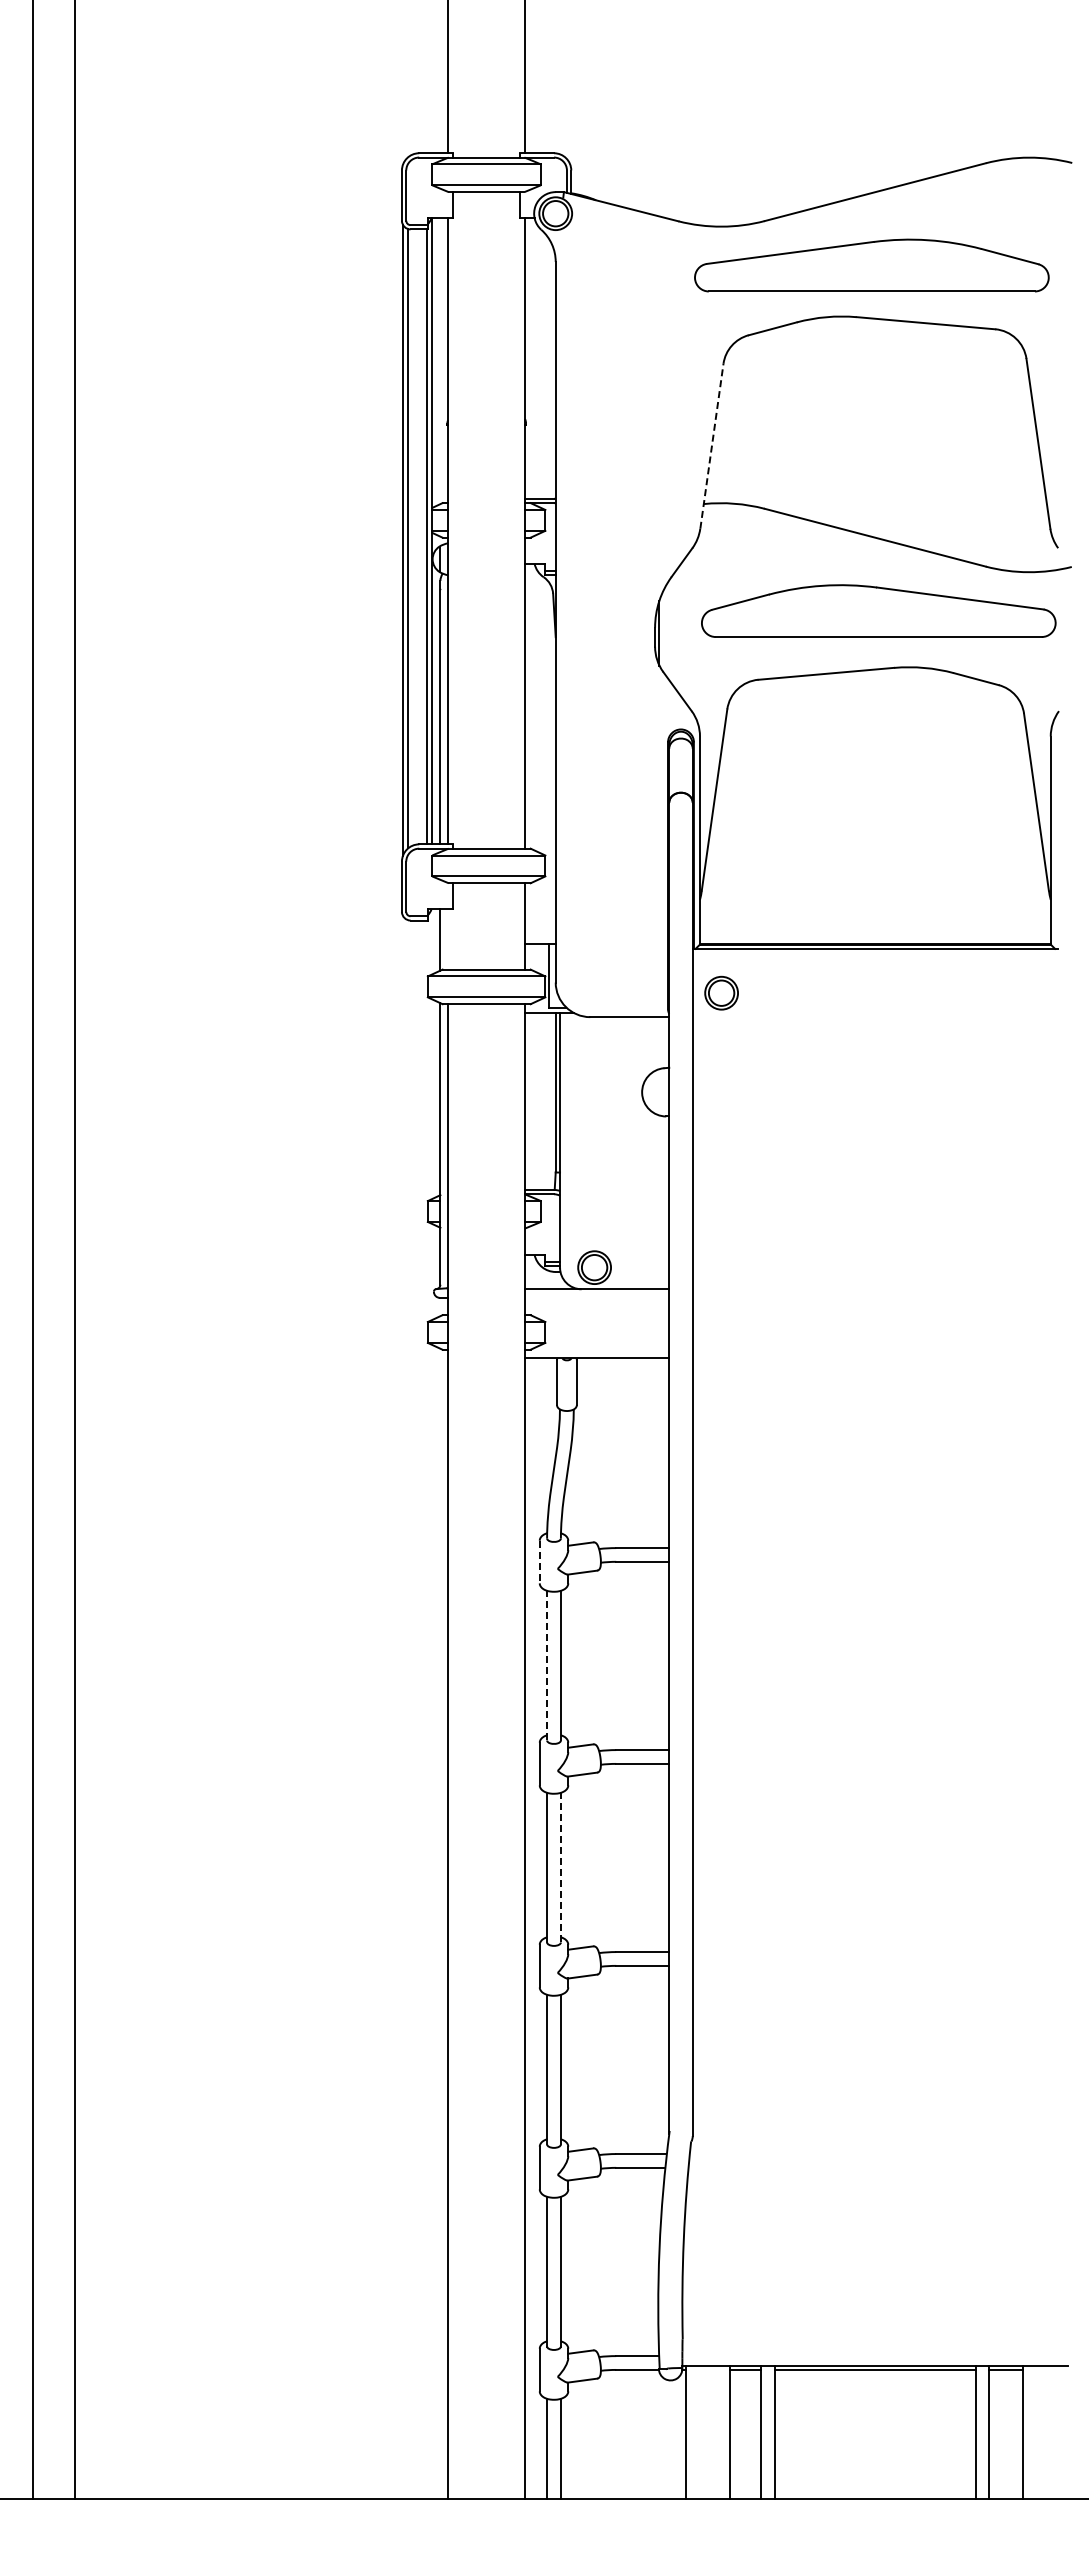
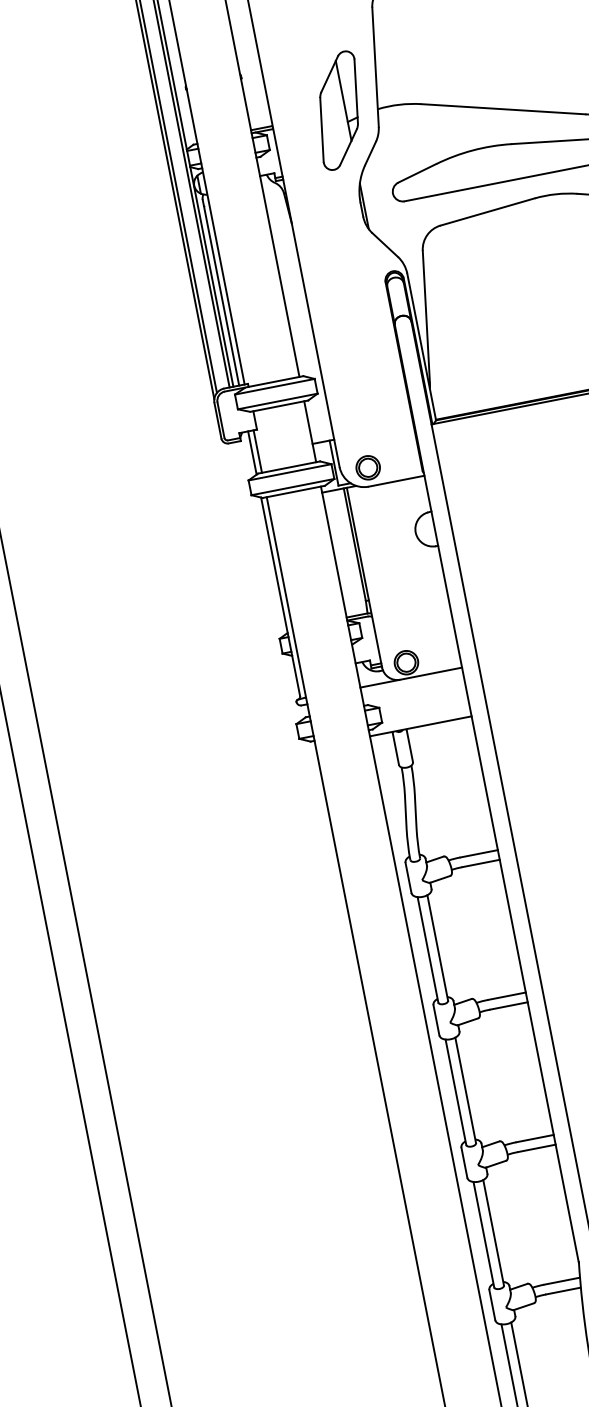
line: (712, 445) -> (375, 66), dashed -> solid
part: (650, 495) -> (339, 110), added
line: (448, 939) -> (258, 451), added
part: (721, 992) -> (368, 467), moved
line: (539, 1562) -> (408, 878), dashed -> solid
line: (547, 1665) -> (428, 949), dashed -> solid
line: (560, 1867) -> (465, 1090), dashed -> solid

